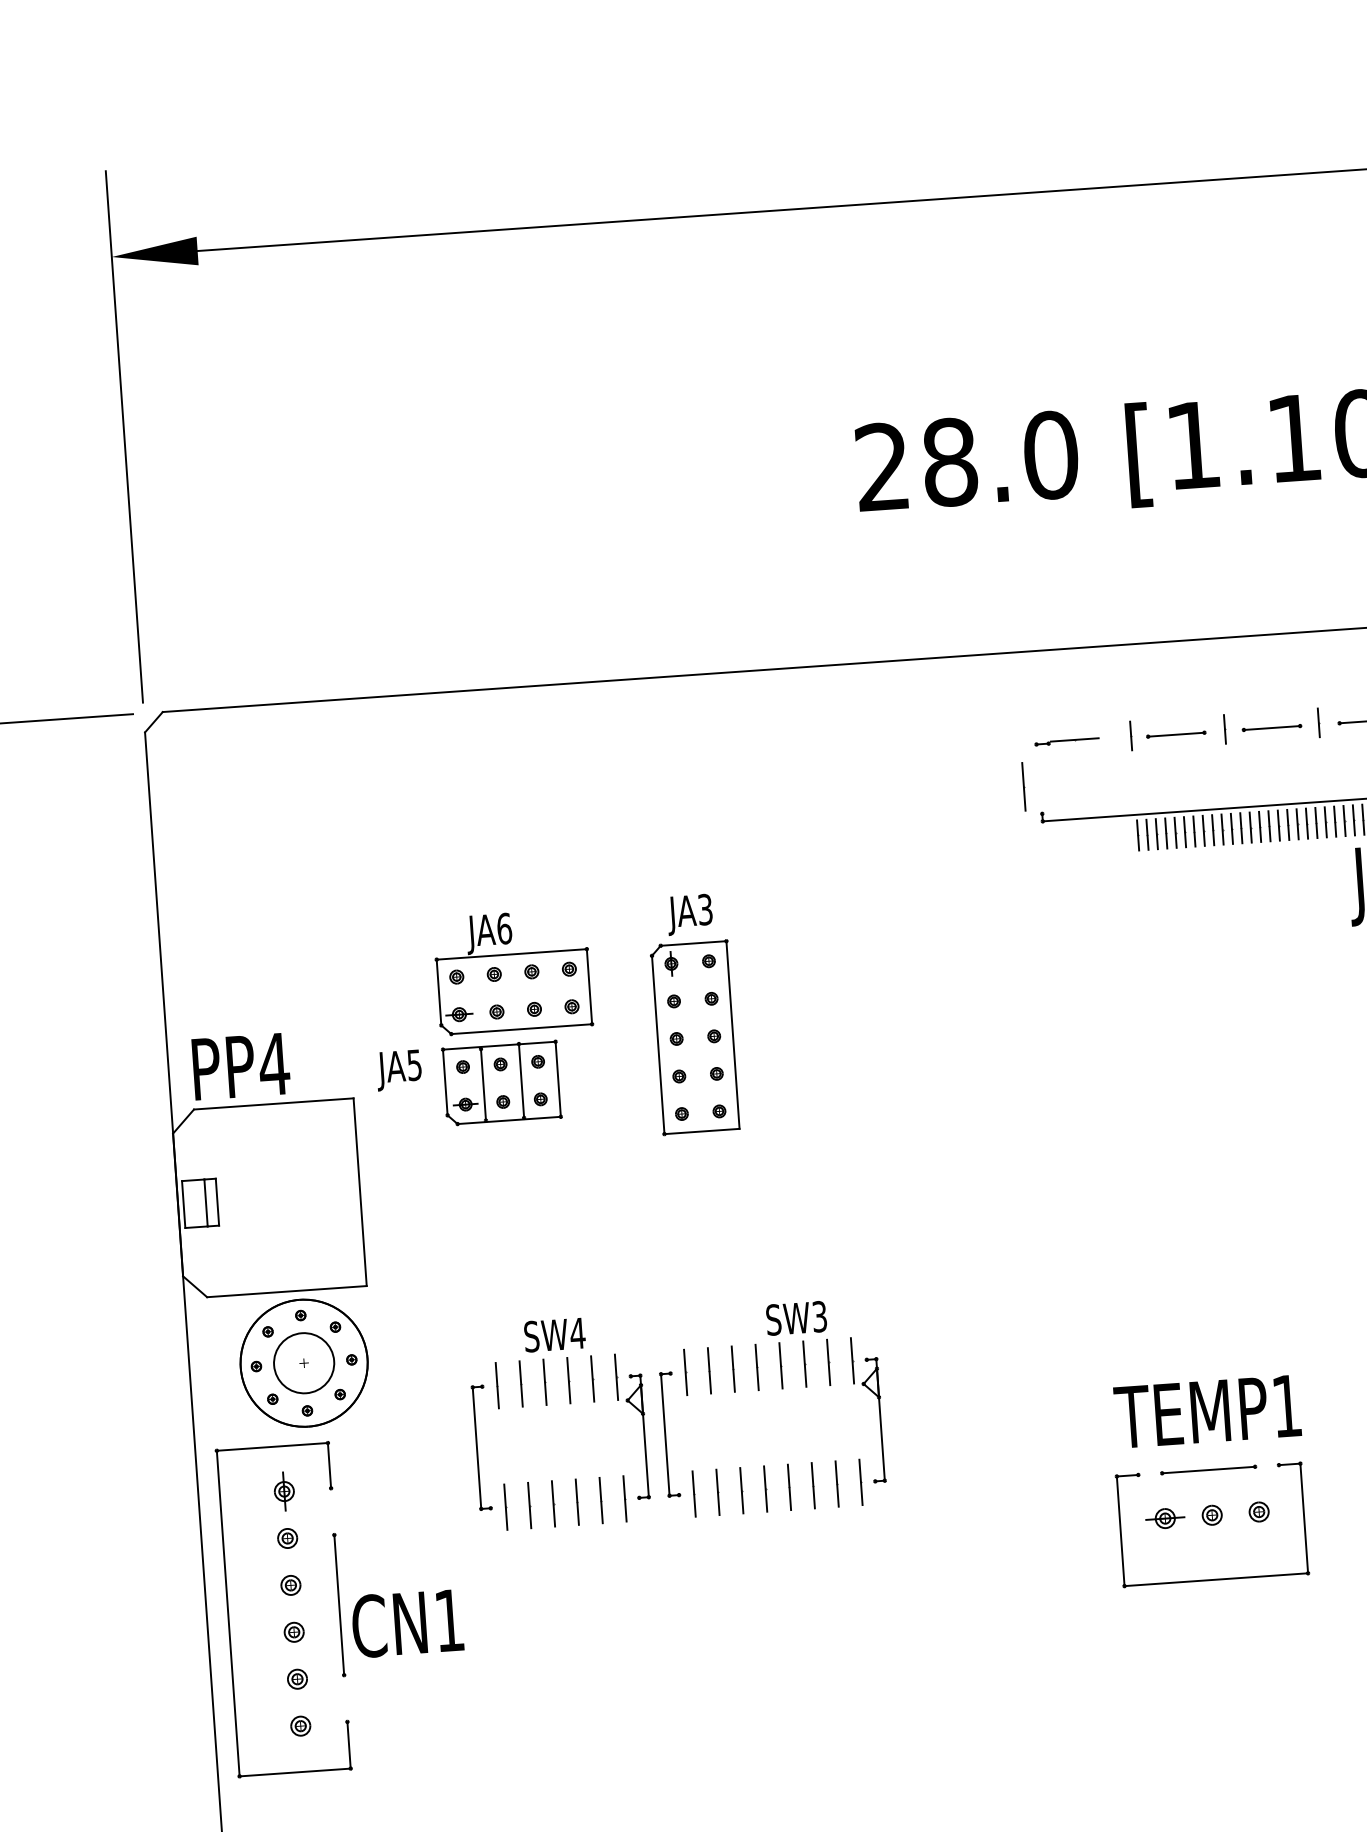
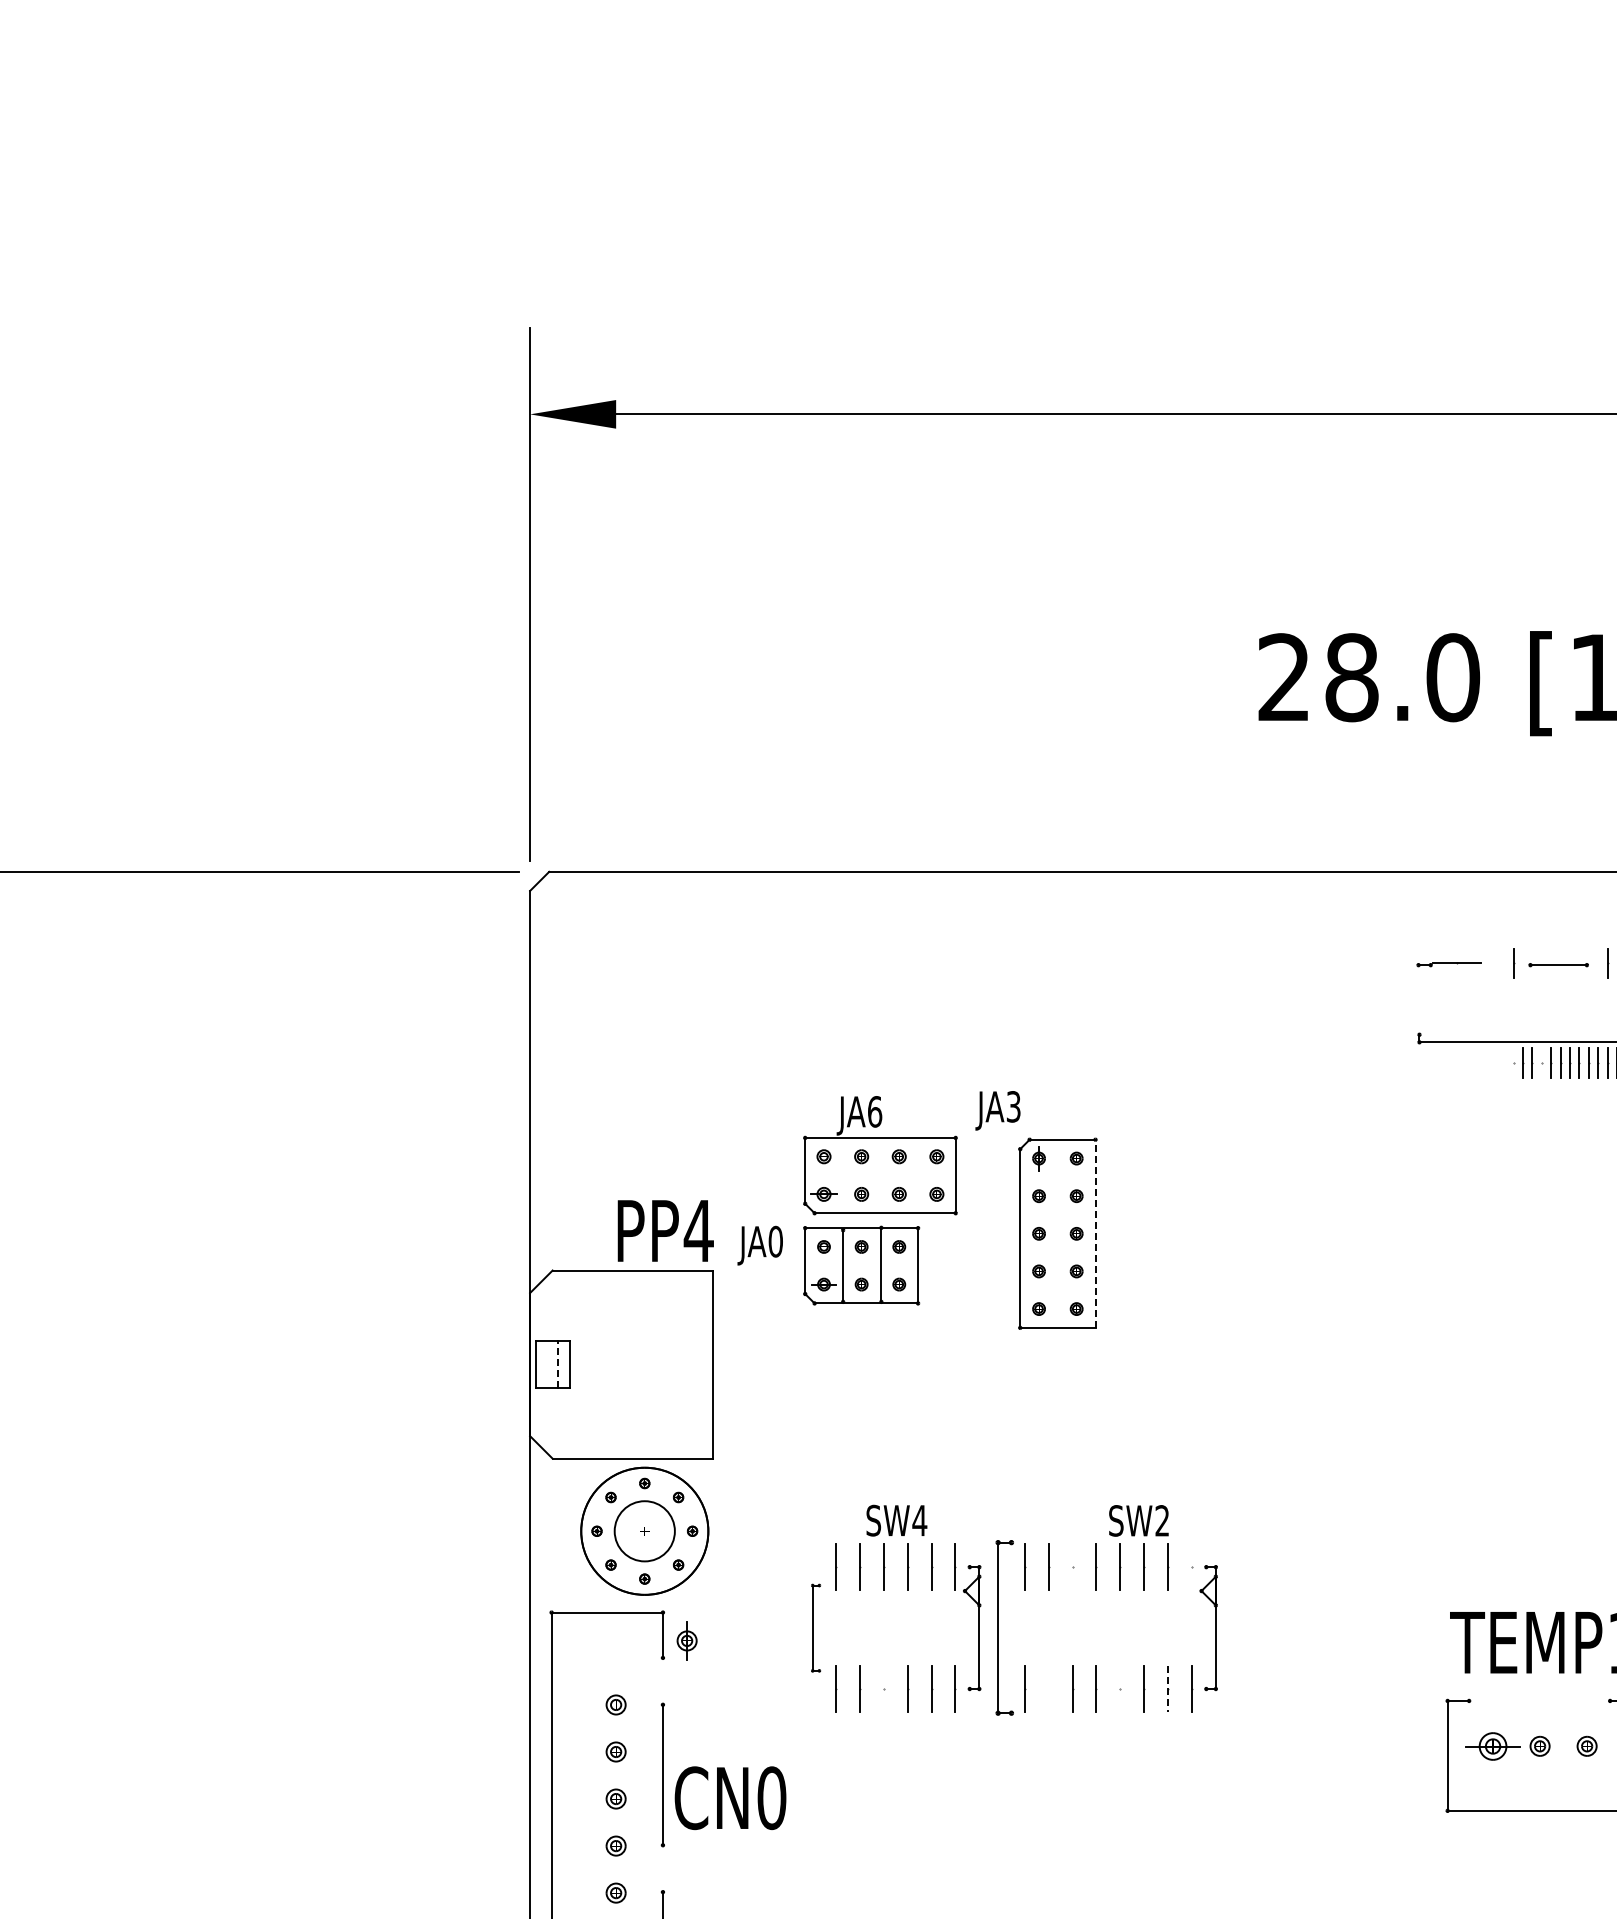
line: (1024, 786) -> (1403, 1006), removed
line: (1165, 833) -> (1541, 1062), removed
line: (1138, 834) -> (1513, 1062), removed
text: (689, 914) -> (997, 1110), moved
line: (732, 1034) -> (1095, 1233), solid -> dashed
text: (414, 1065) -> (775, 1241), JA5 -> JA0
text: (240, 1066) -> (665, 1230), moved
line: (206, 1202) -> (558, 1364), solid -> dashed
text: (819, 1316) -> (1162, 1520), SW3 -> SW2
line: (851, 1360) -> (1191, 1566), removed
line: (733, 1368) -> (1072, 1566), removed
part: (669, 1435) -> (1004, 1628), size x1.4
part: (481, 1448) -> (815, 1628), size x0.7
part: (1208, 1469) -> (1539, 1700), removed
line: (837, 1484) -> (1168, 1689), solid -> dashed
line: (789, 1486) -> (1120, 1688), removed
part: (283, 1491) -> (686, 1640), moved
line: (718, 1491) -> (1049, 1688), removed
line: (553, 1503) -> (883, 1688), removed
part: (1164, 1517) -> (1492, 1745), size x1.4
text: (449, 1620) -> (771, 1798), CN1 -> CN0

